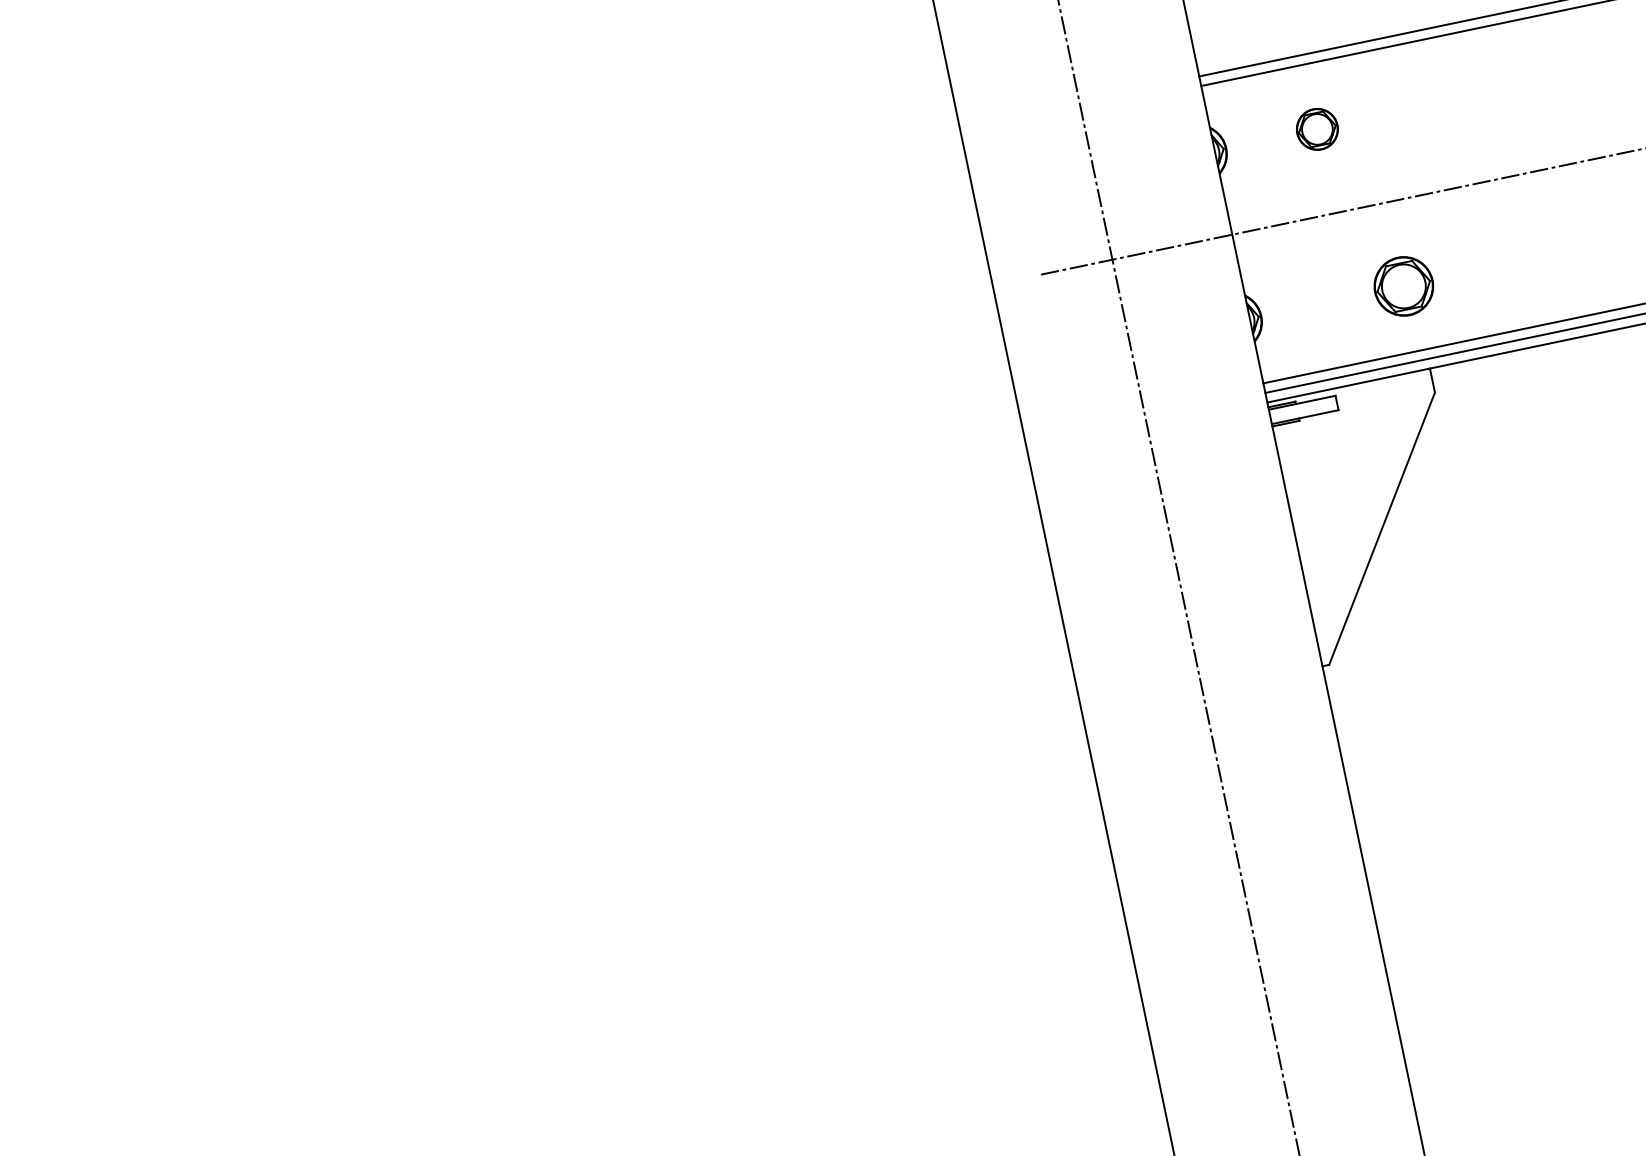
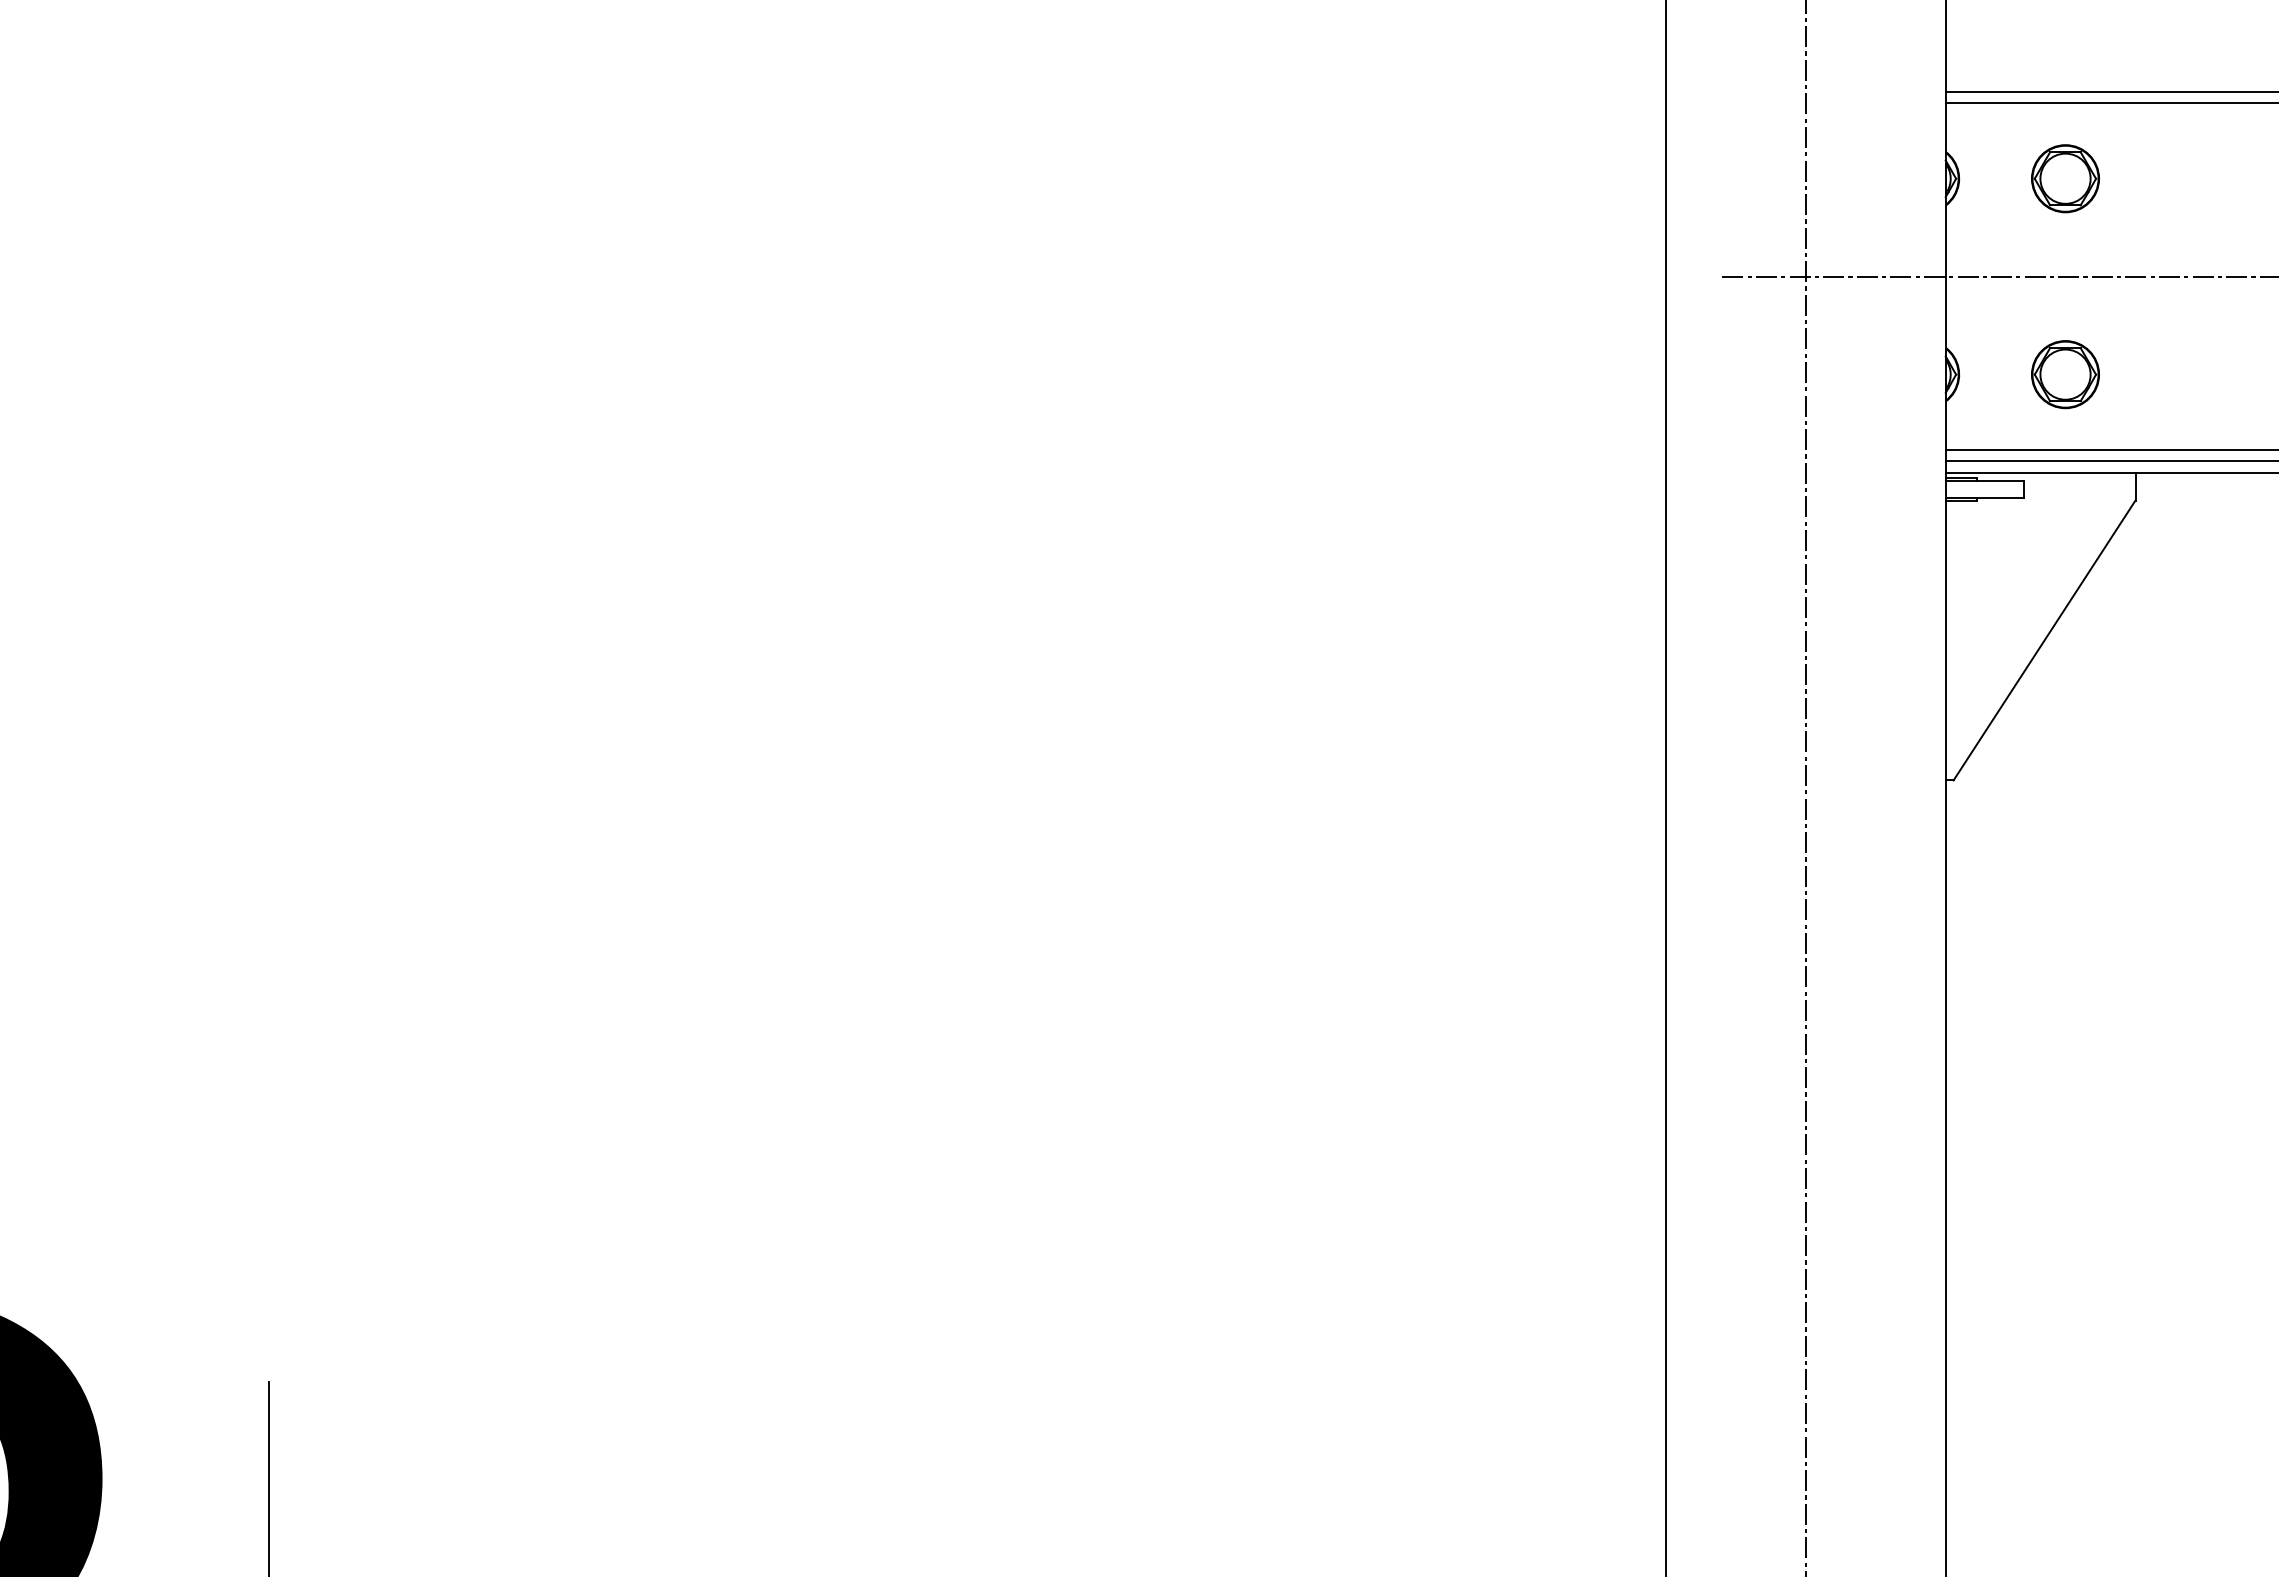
part: (1317, 129) -> (2065, 178), size x1.43
part: (1403, 286) -> (2065, 374), moved

